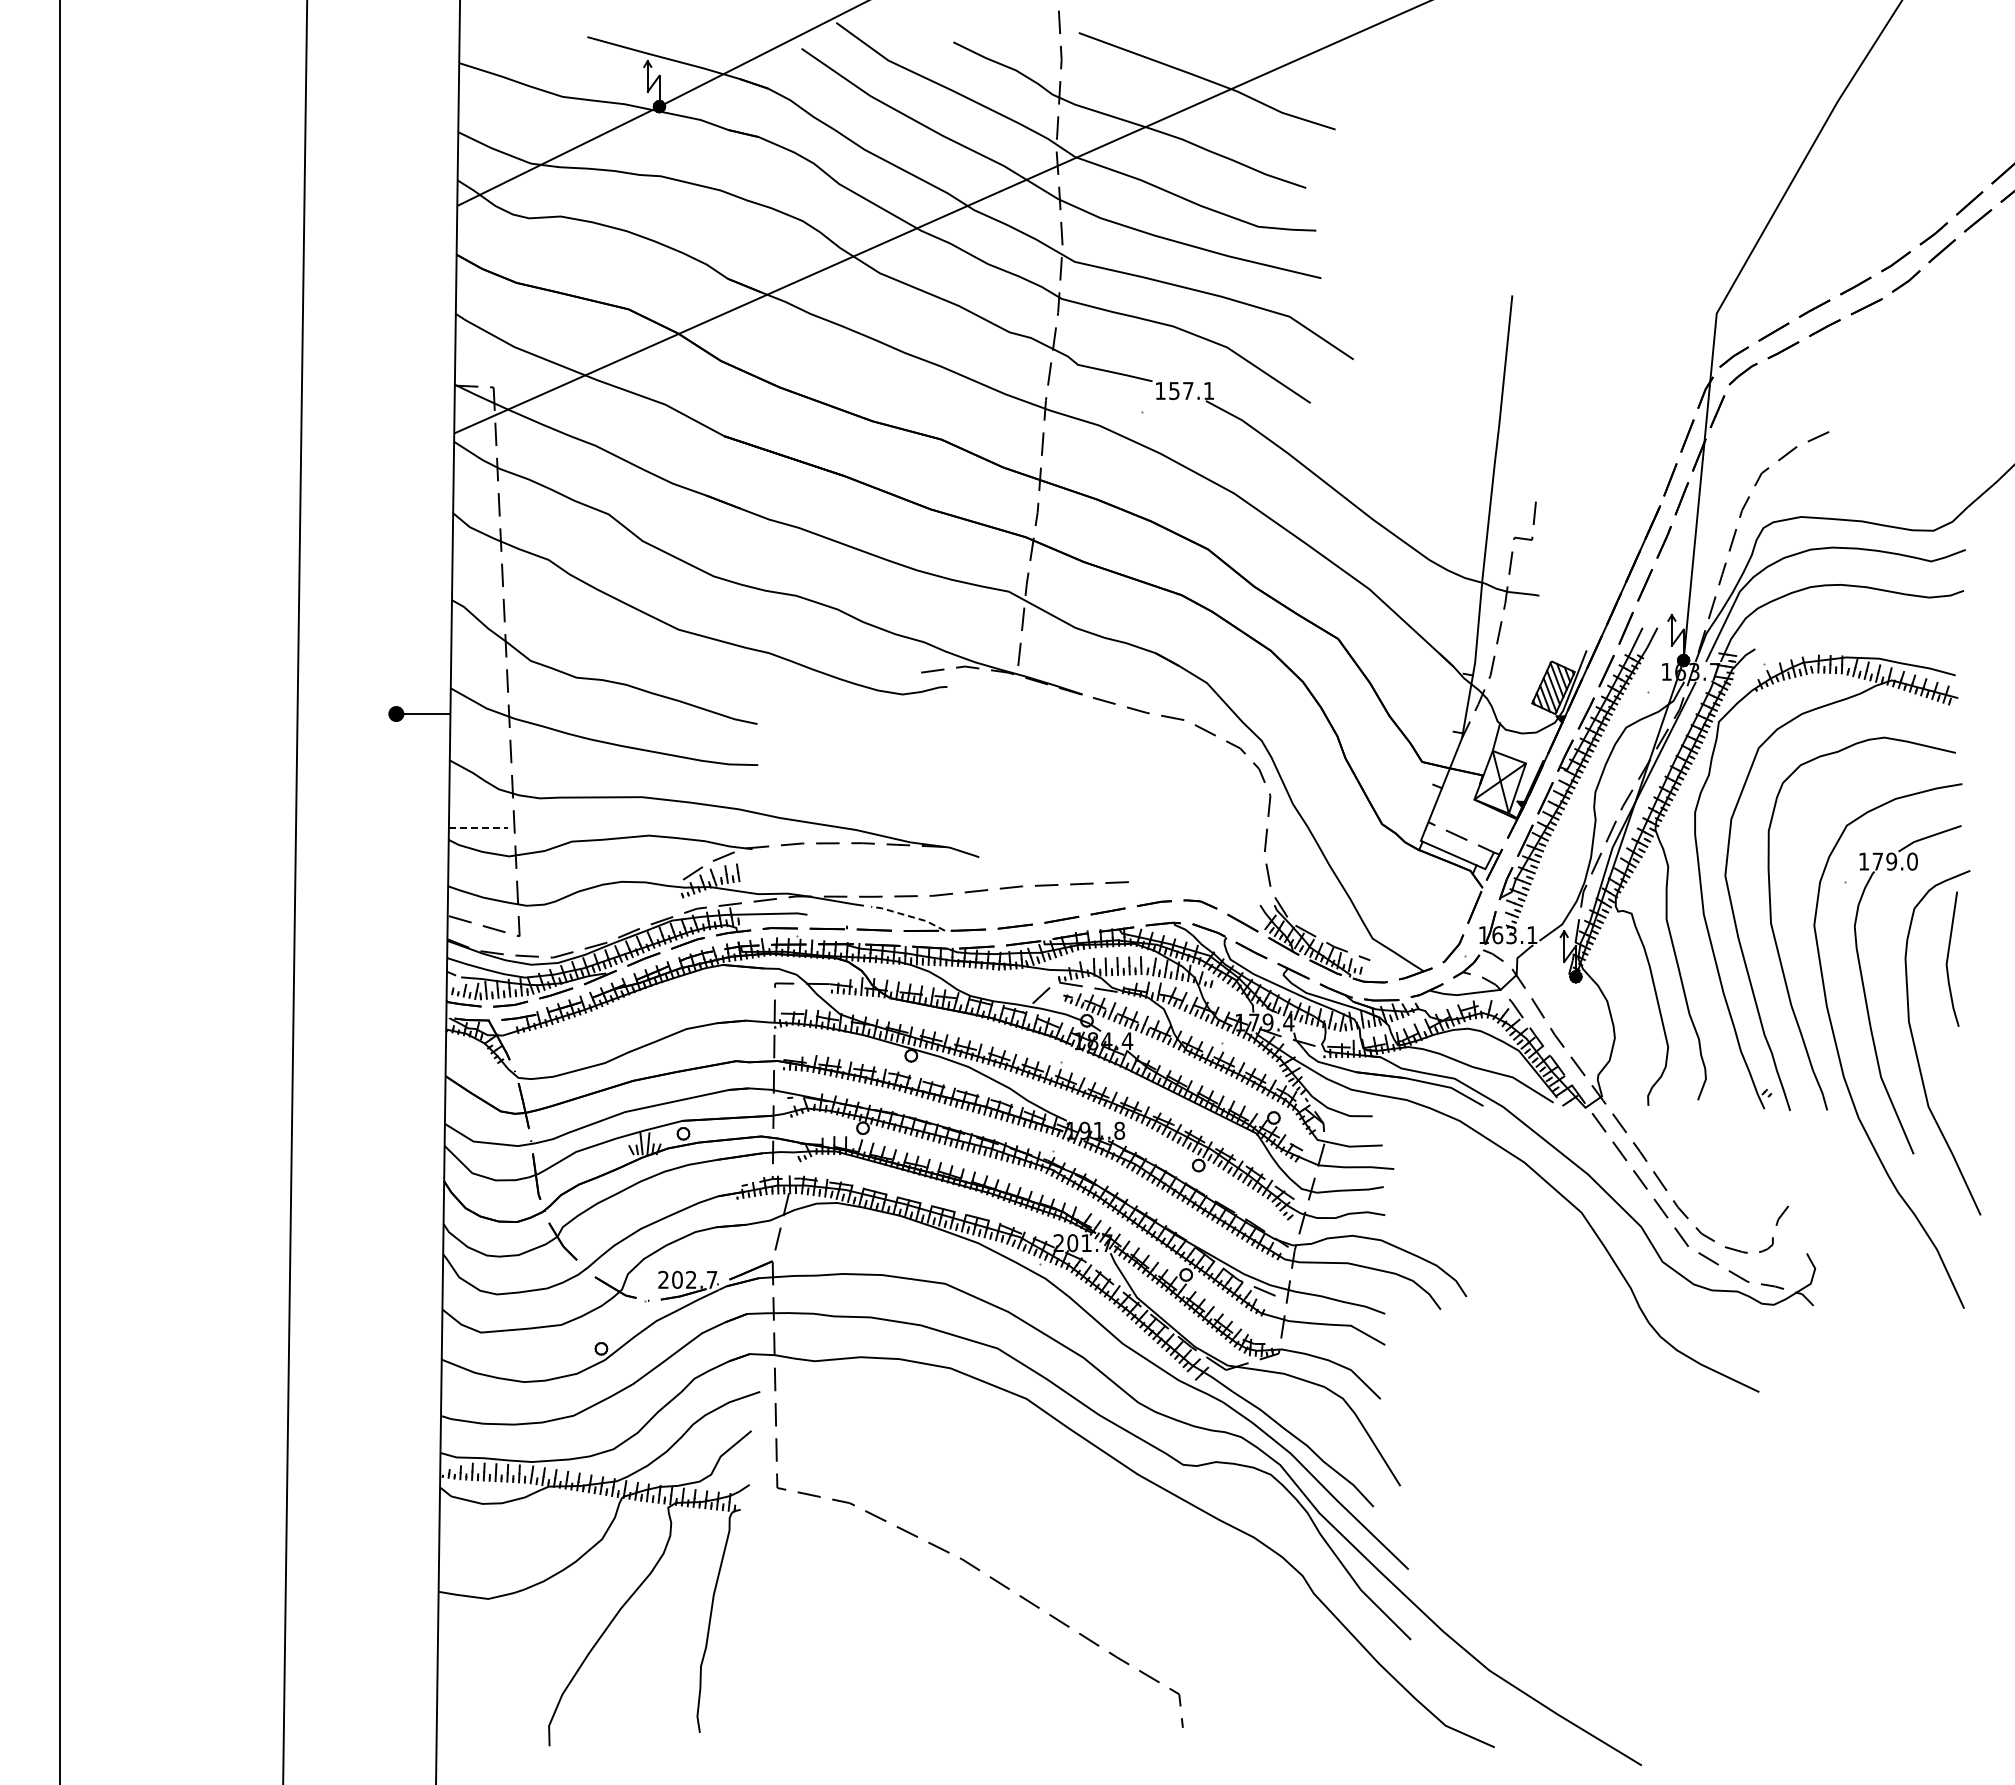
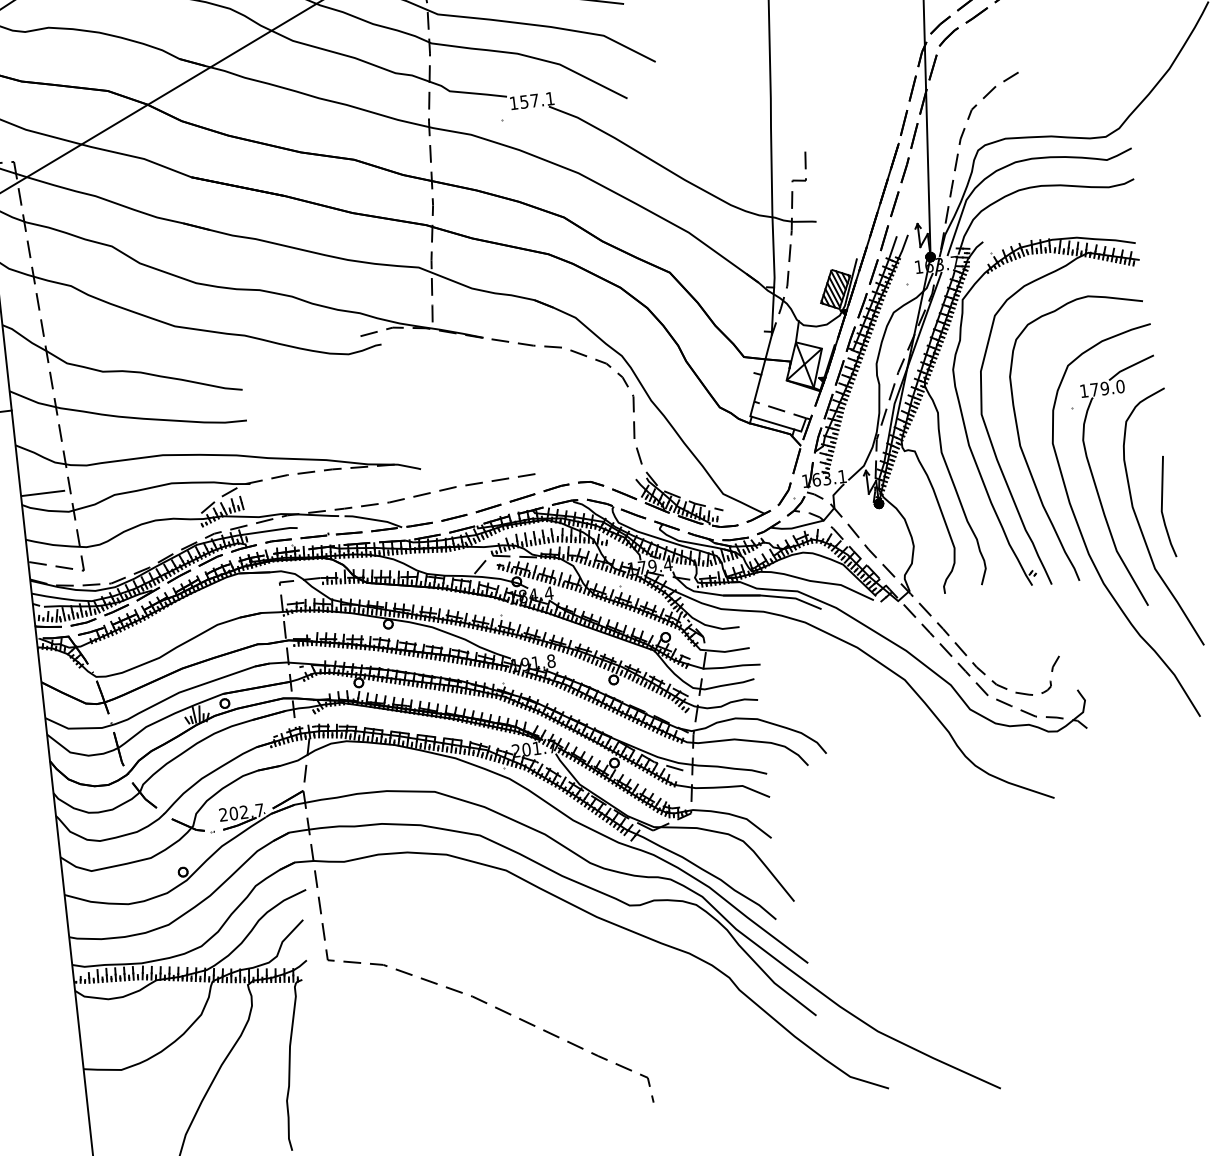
line: (478, 828) -> (43, 493), dashed -> solid
line: (908, 915) -> (373, 519), dashed -> solid
line: (1948, 958) -> (1162, 506), moved

